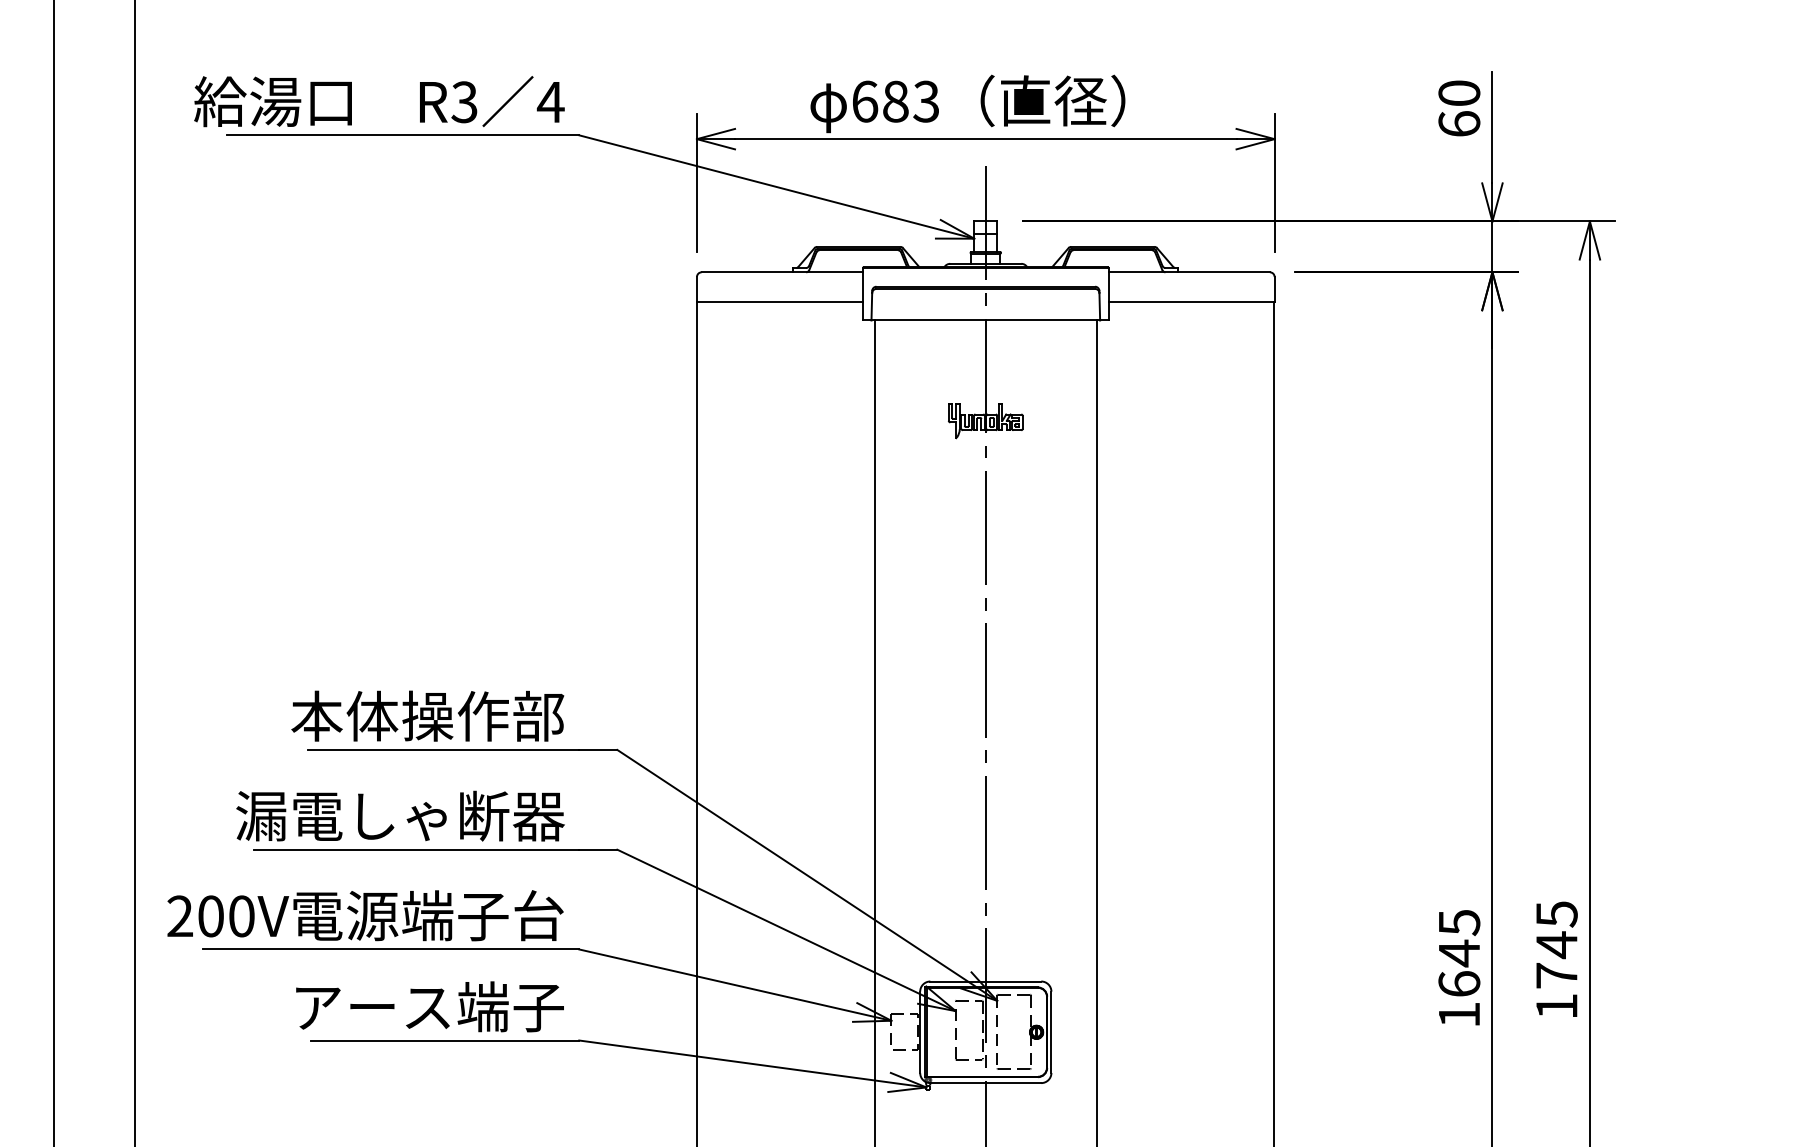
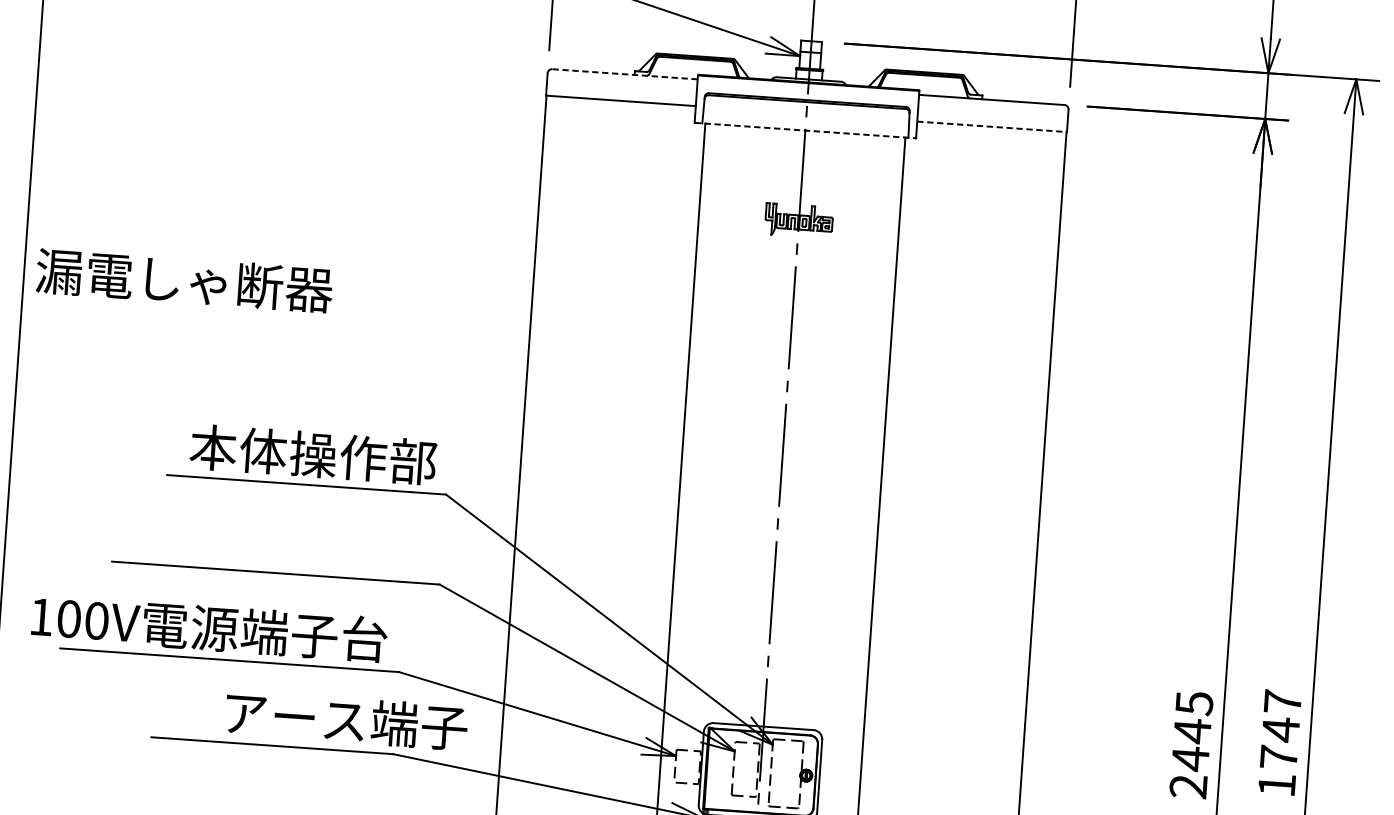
line: (782, 272) -> (625, 74), solid -> dashed
line: (1192, 301) -> (992, 126), solid -> dashed
line: (985, 320) -> (805, 130), solid -> dashed
text: (427, 715) -> (313, 454), moved
text: (400, 815) -> (184, 280), moved
text: (1556, 914) -> (1282, 702), 1745 -> 1747
text: (179, 915) -> (40, 616), 200V -> 100V
text: (1459, 998) -> (1189, 771), 1645 -> 2445
text: (429, 1006) -> (346, 720), moved

